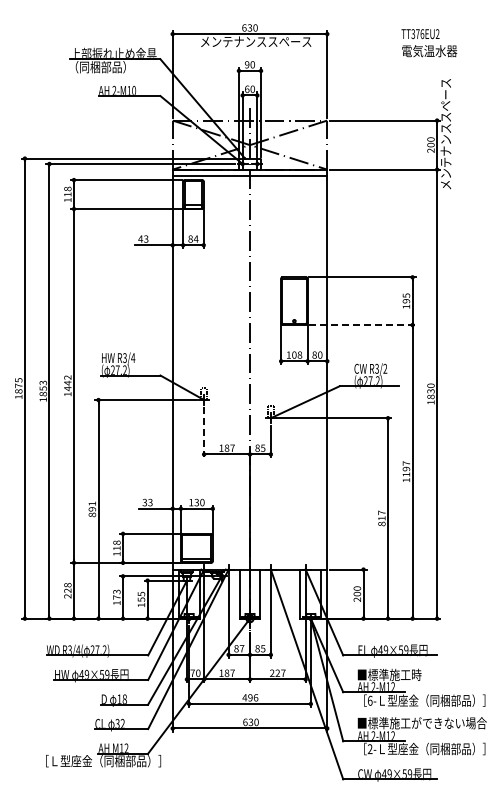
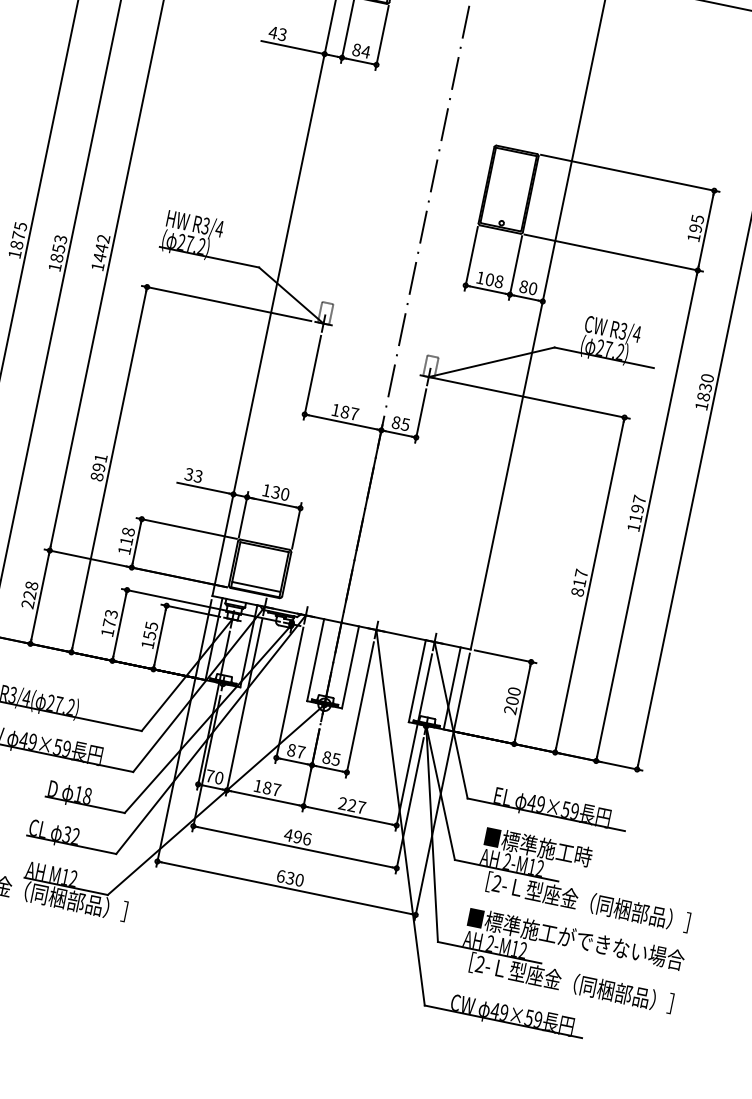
line: (362, 325) -> (613, 253), dashed -> solid
text: (385, 368) -> (637, 333), R3/2 -> R3/4
line: (204, 432) -> (312, 377), dashed -> solid
text: (369, 700) -> (495, 882), 6- -> 2-

